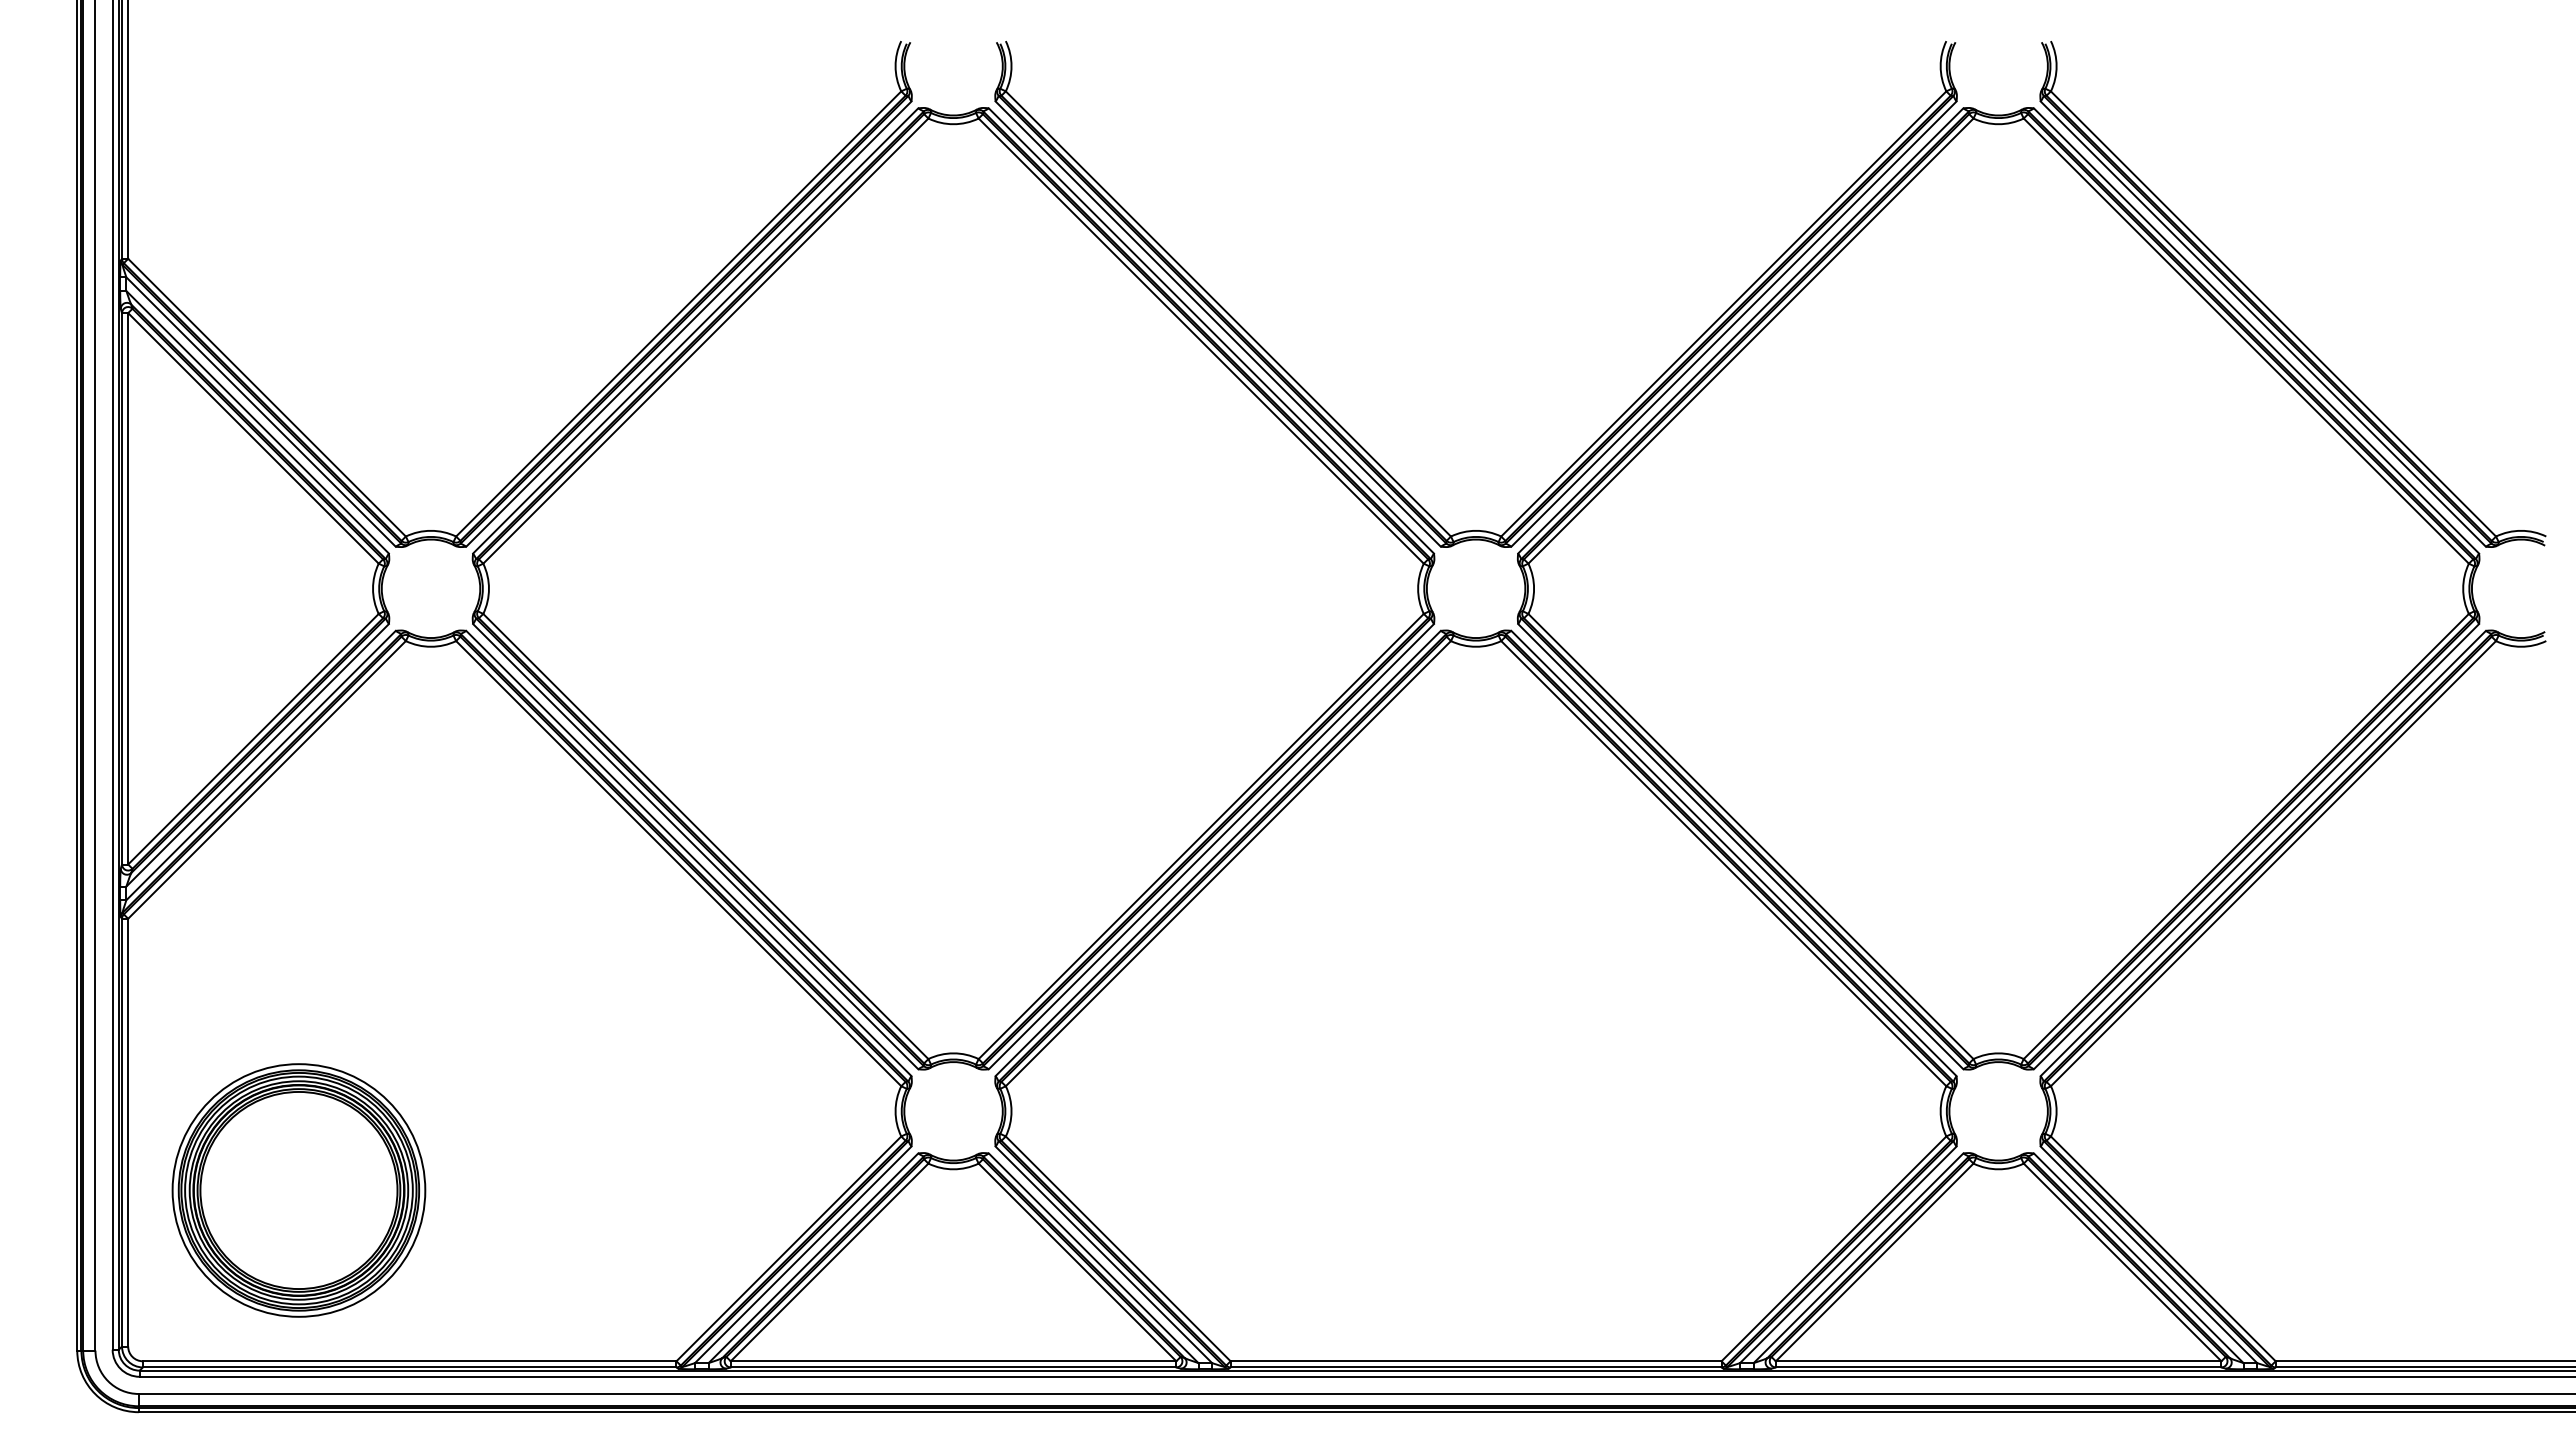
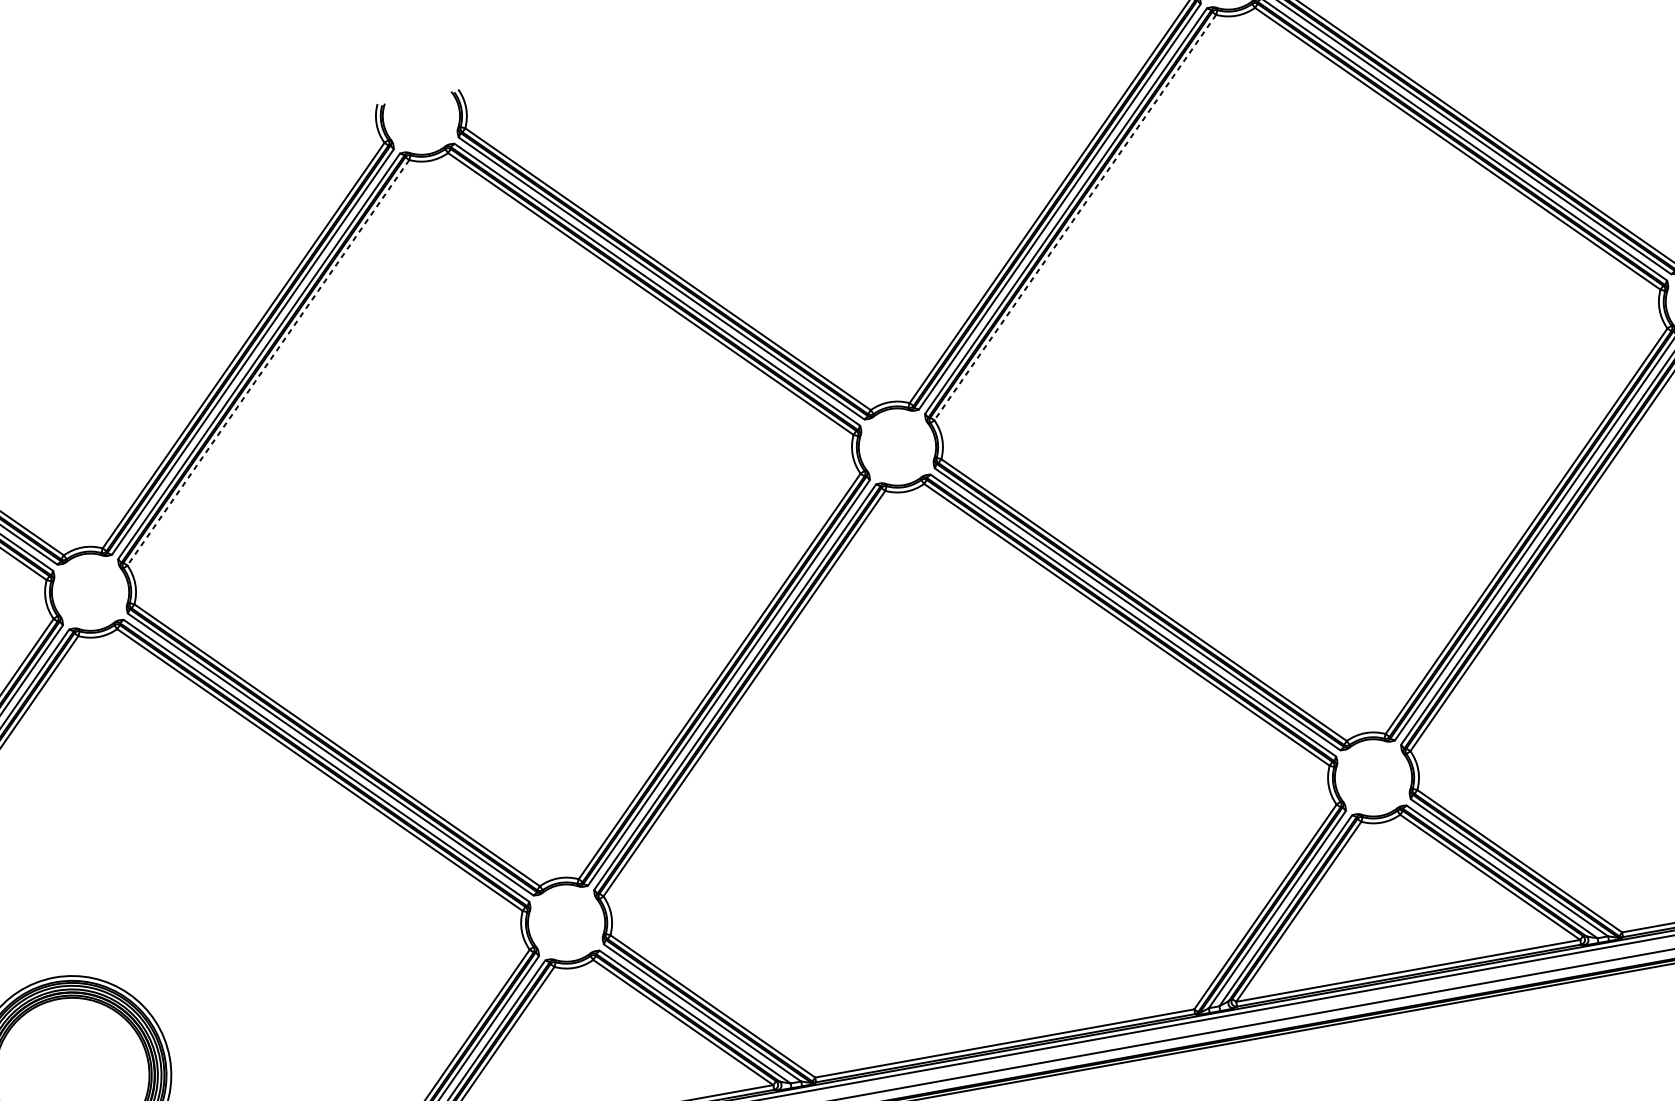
line: (705, 341) -> (268, 363), solid -> dashed
line: (1750, 341) -> (1074, 217), solid -> dashed

